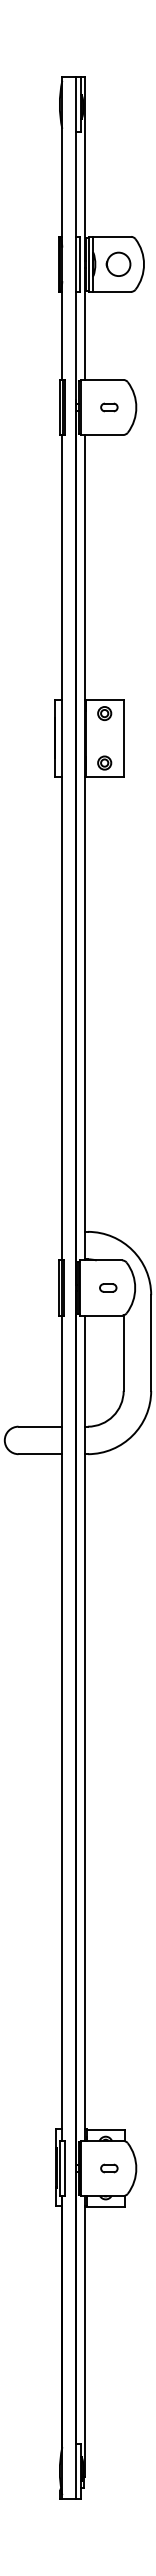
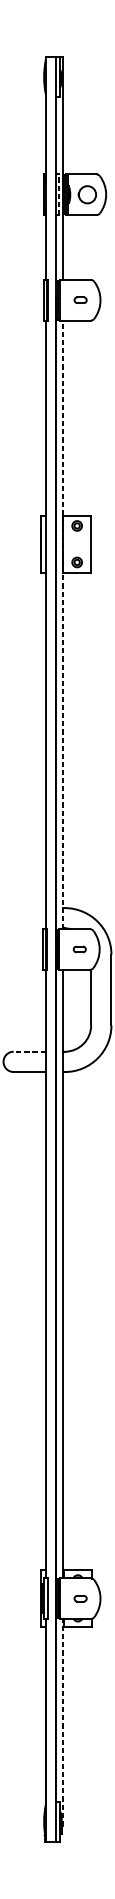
line: (80, 264) -> (59, 194), solid -> dashed
line: (85, 847) -> (63, 624), solid -> dashed
line: (40, 1426) -> (29, 1051), solid -> dashed
line: (85, 2335) -> (63, 1721), solid -> dashed

